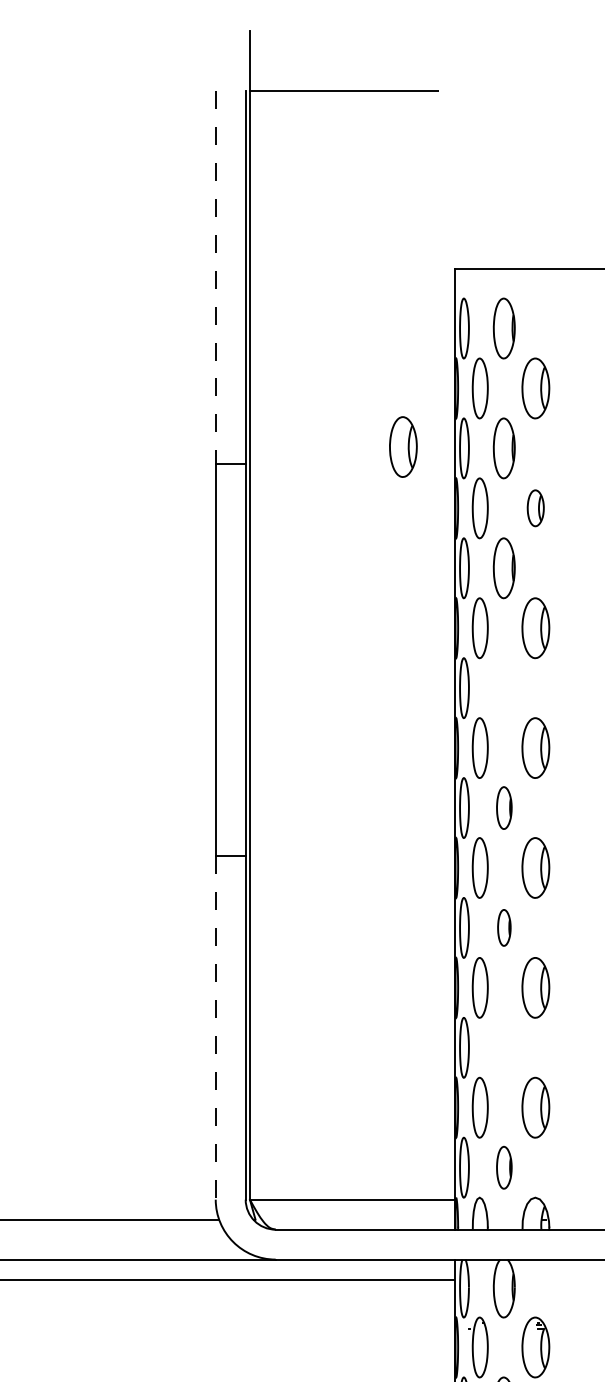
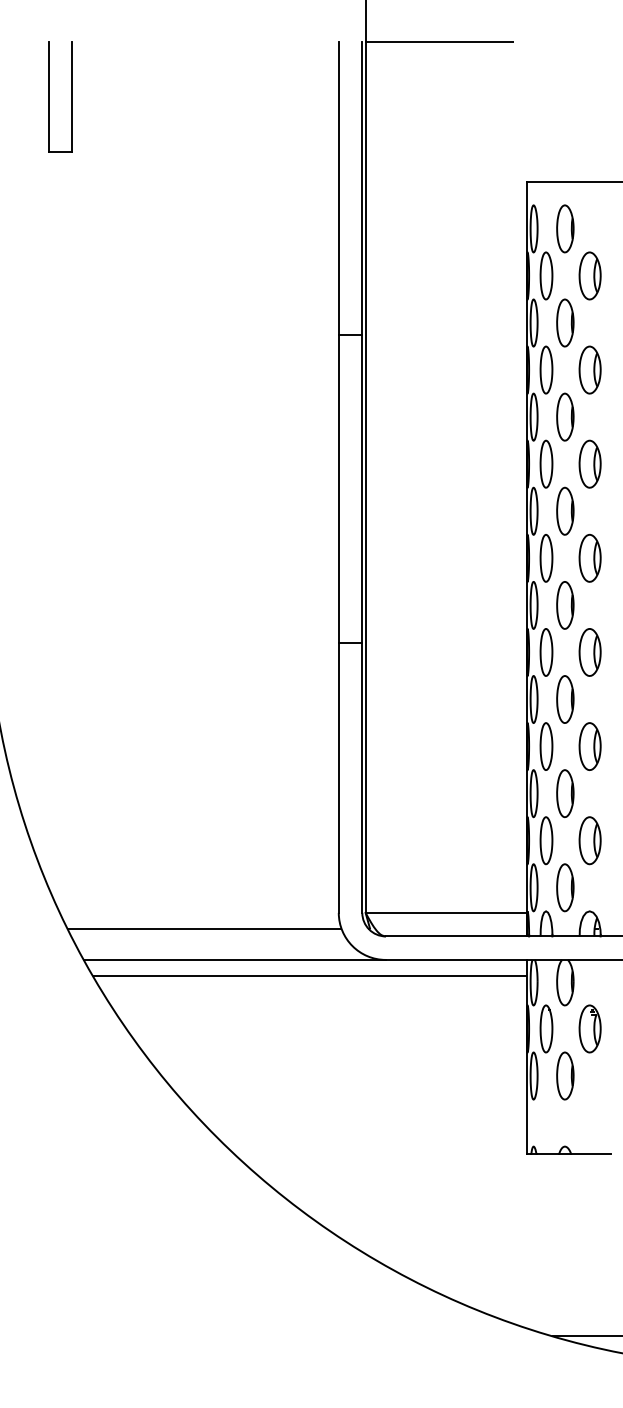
line: (215, 277) -> (338, 188), dashed -> solid
part: (402, 446) -> (485, 321), removed
part: (535, 507) -> (589, 369), size x1.67
part: (504, 687) -> (565, 510), added
part: (504, 808) -> (565, 605), size x1.43
part: (504, 927) -> (565, 699), size x1.67
line: (215, 1028) -> (338, 778), dashed -> solid
part: (504, 1047) -> (565, 793), added
part: (504, 1167) -> (565, 887), size x1.43

